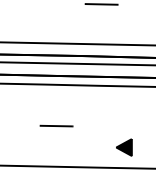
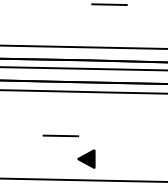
part: (124, 147) -> (86, 159), moved

